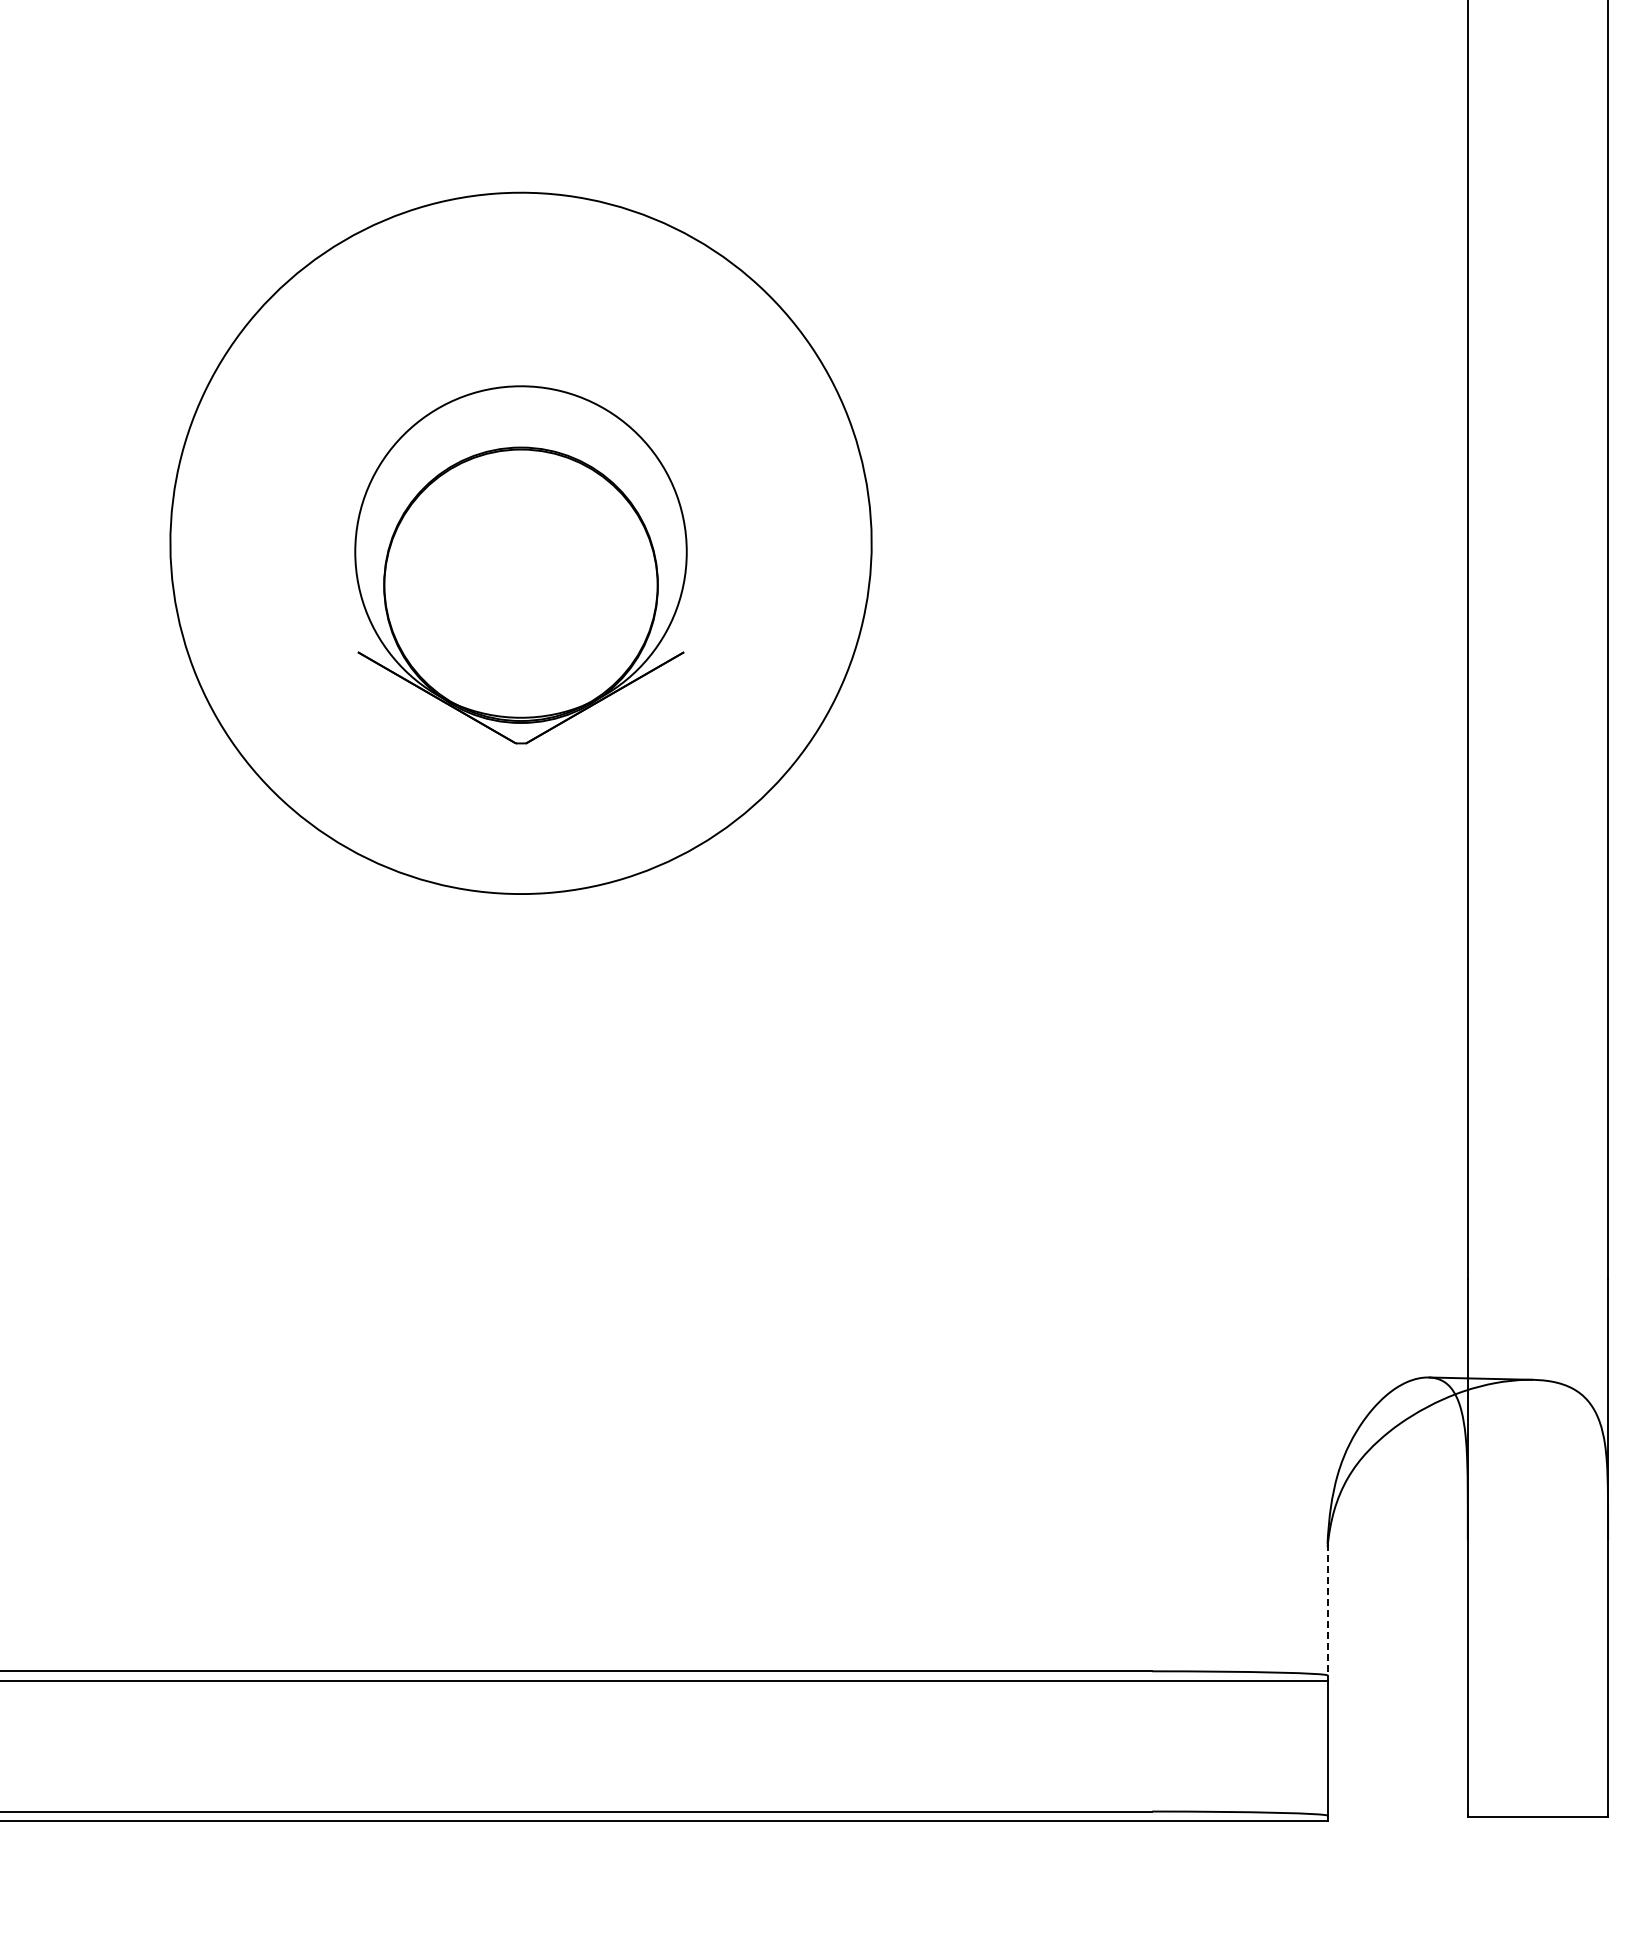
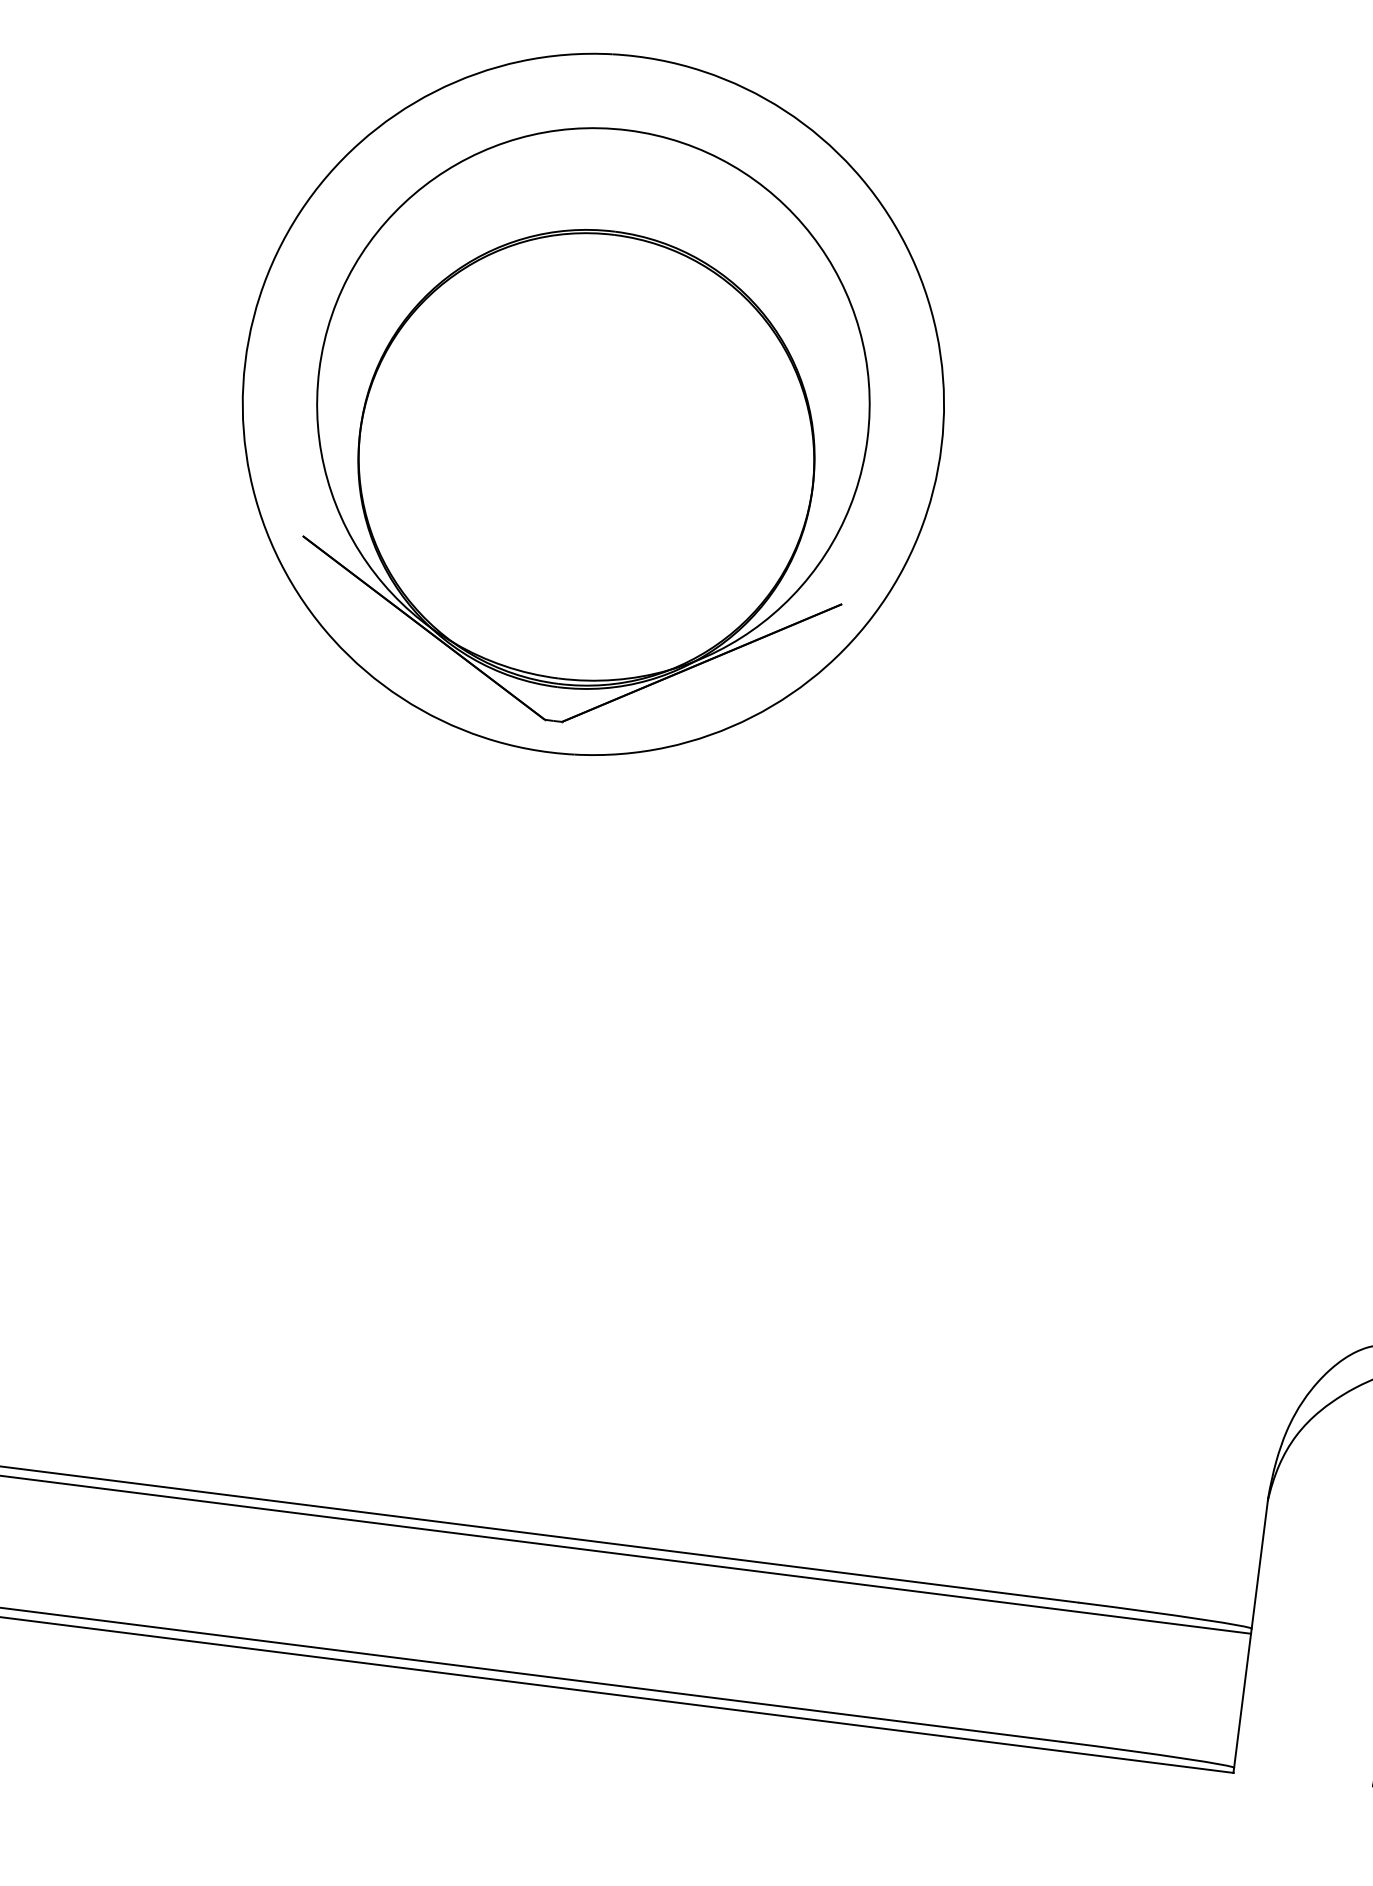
part: (520, 564) -> (590, 425), size x1.67
line: (1327, 1609) -> (1259, 1563), dashed -> solid

